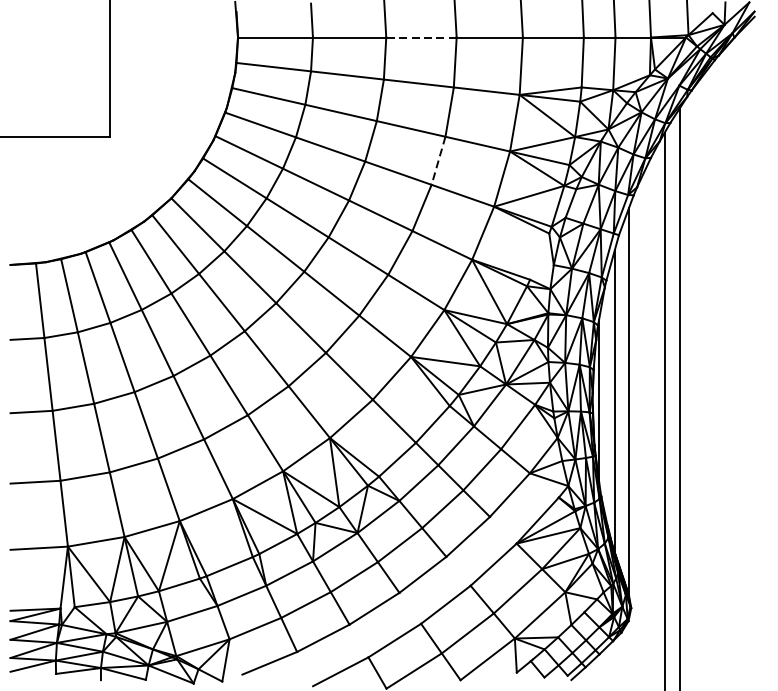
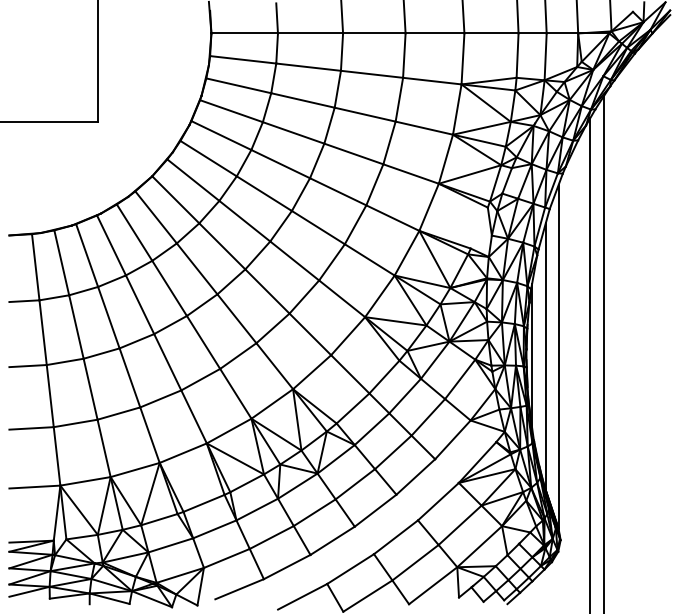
line: (420, 37) -> (373, 33), dashed -> solid
line: (438, 161) -> (389, 143), dashed -> solid

